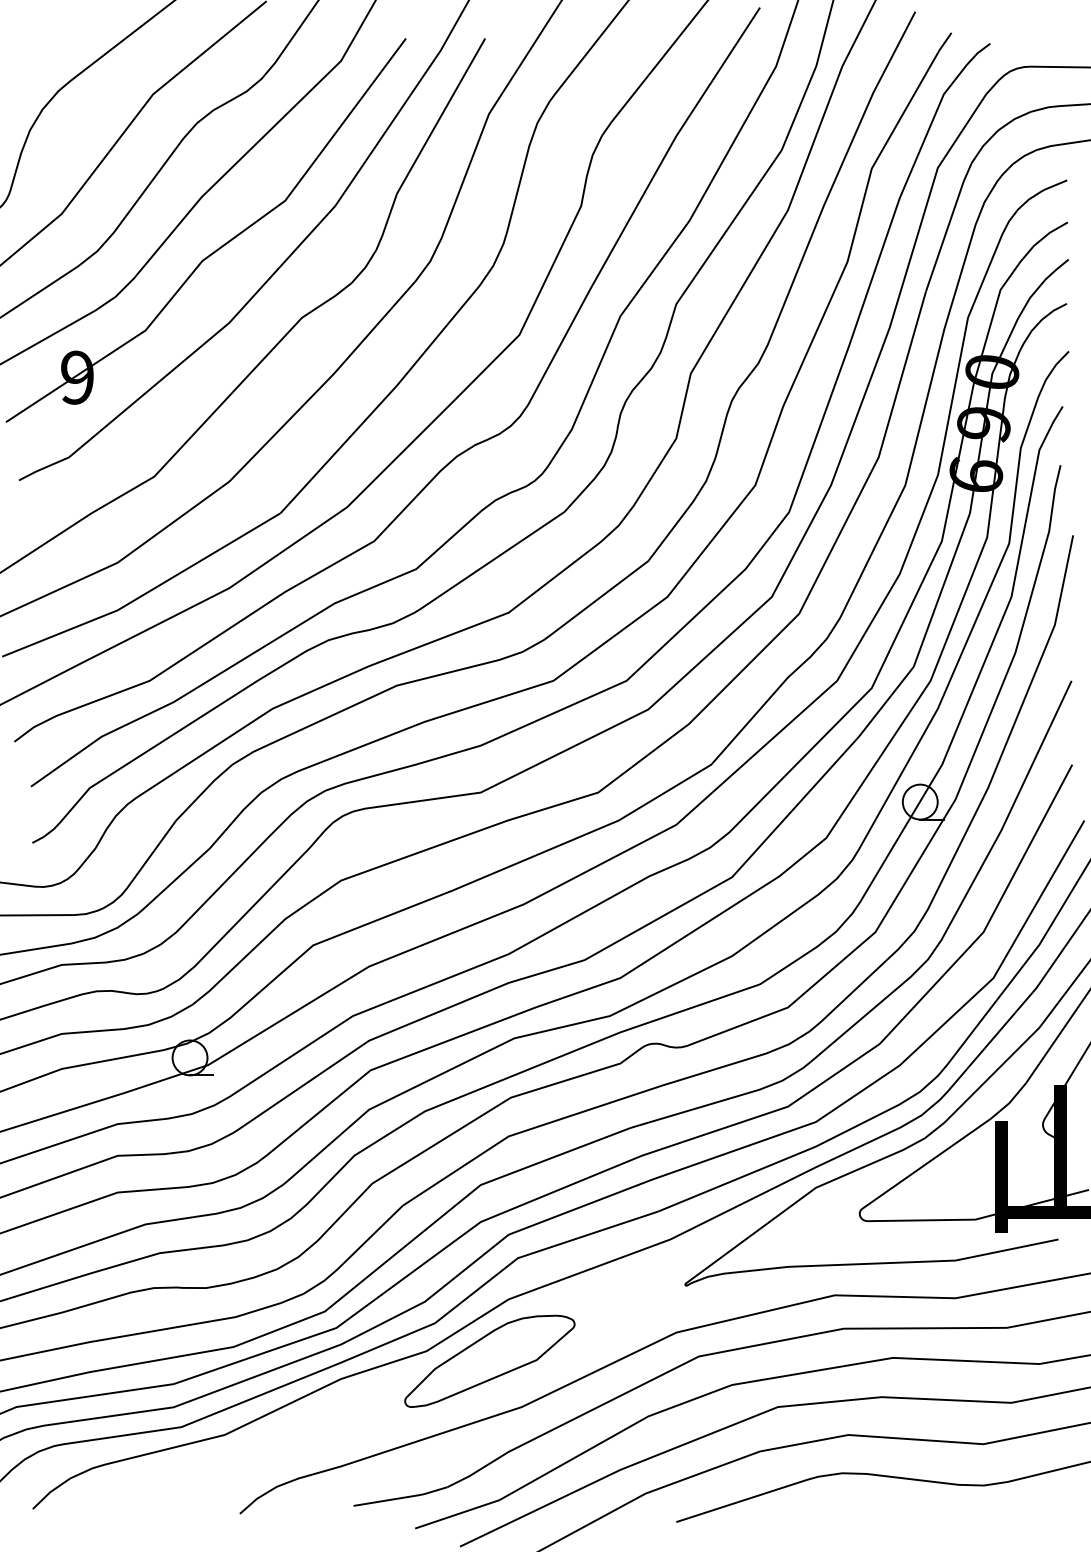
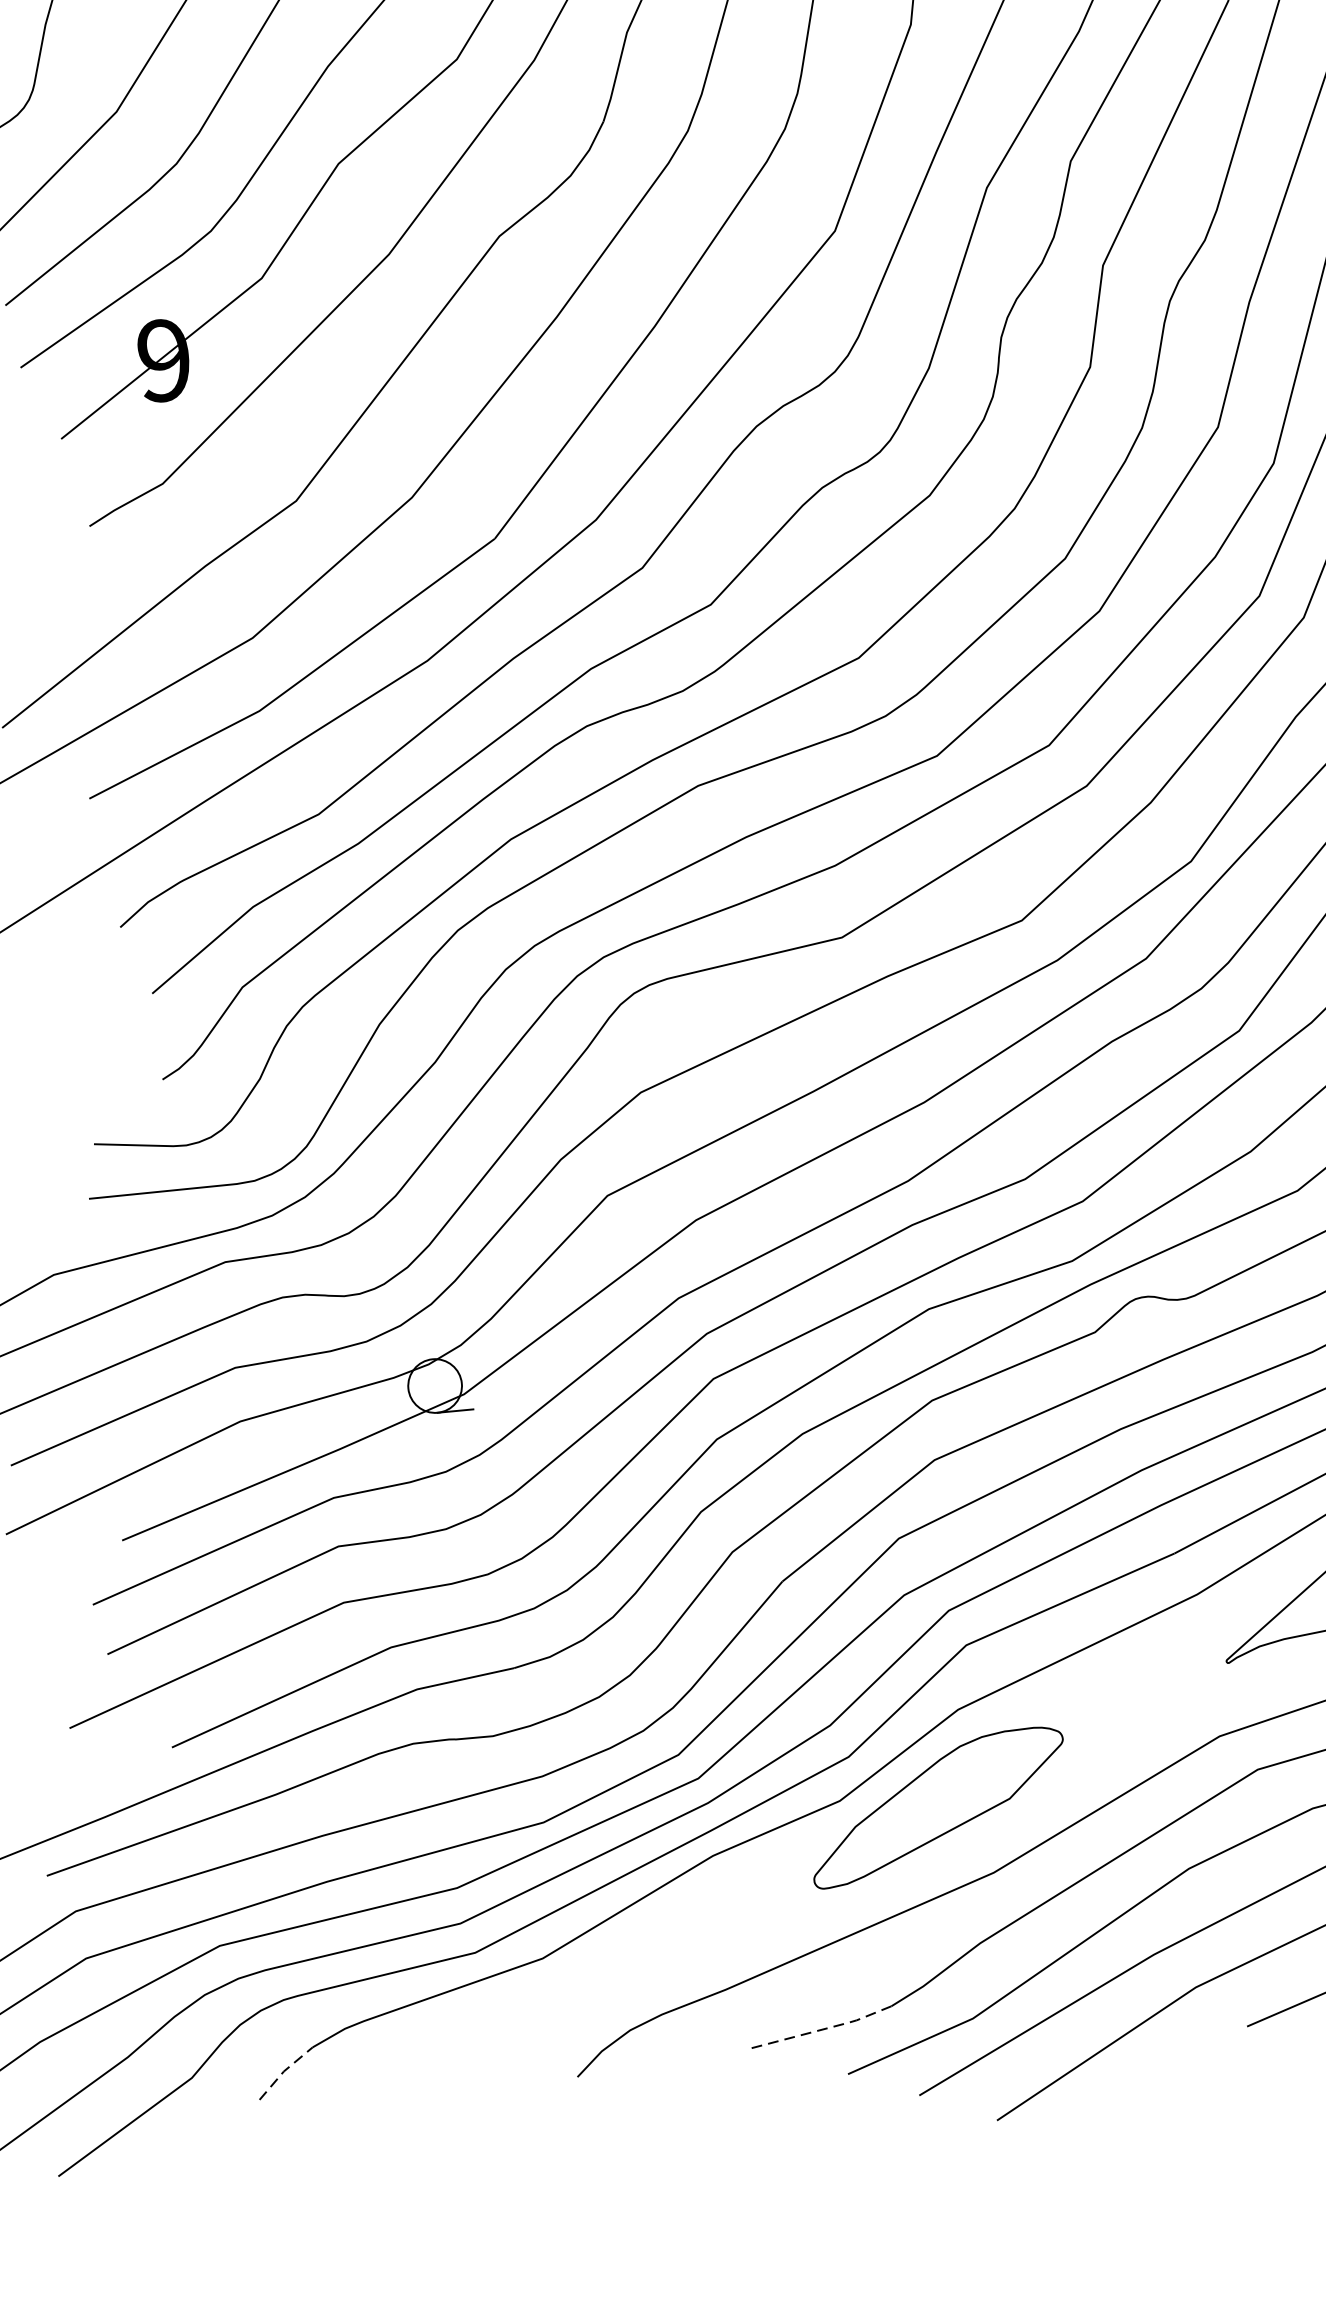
line: (50, 1492) -> (284, 2071), solid -> dashed
line: (401, 1498) -> (822, 2030), solid -> dashed

